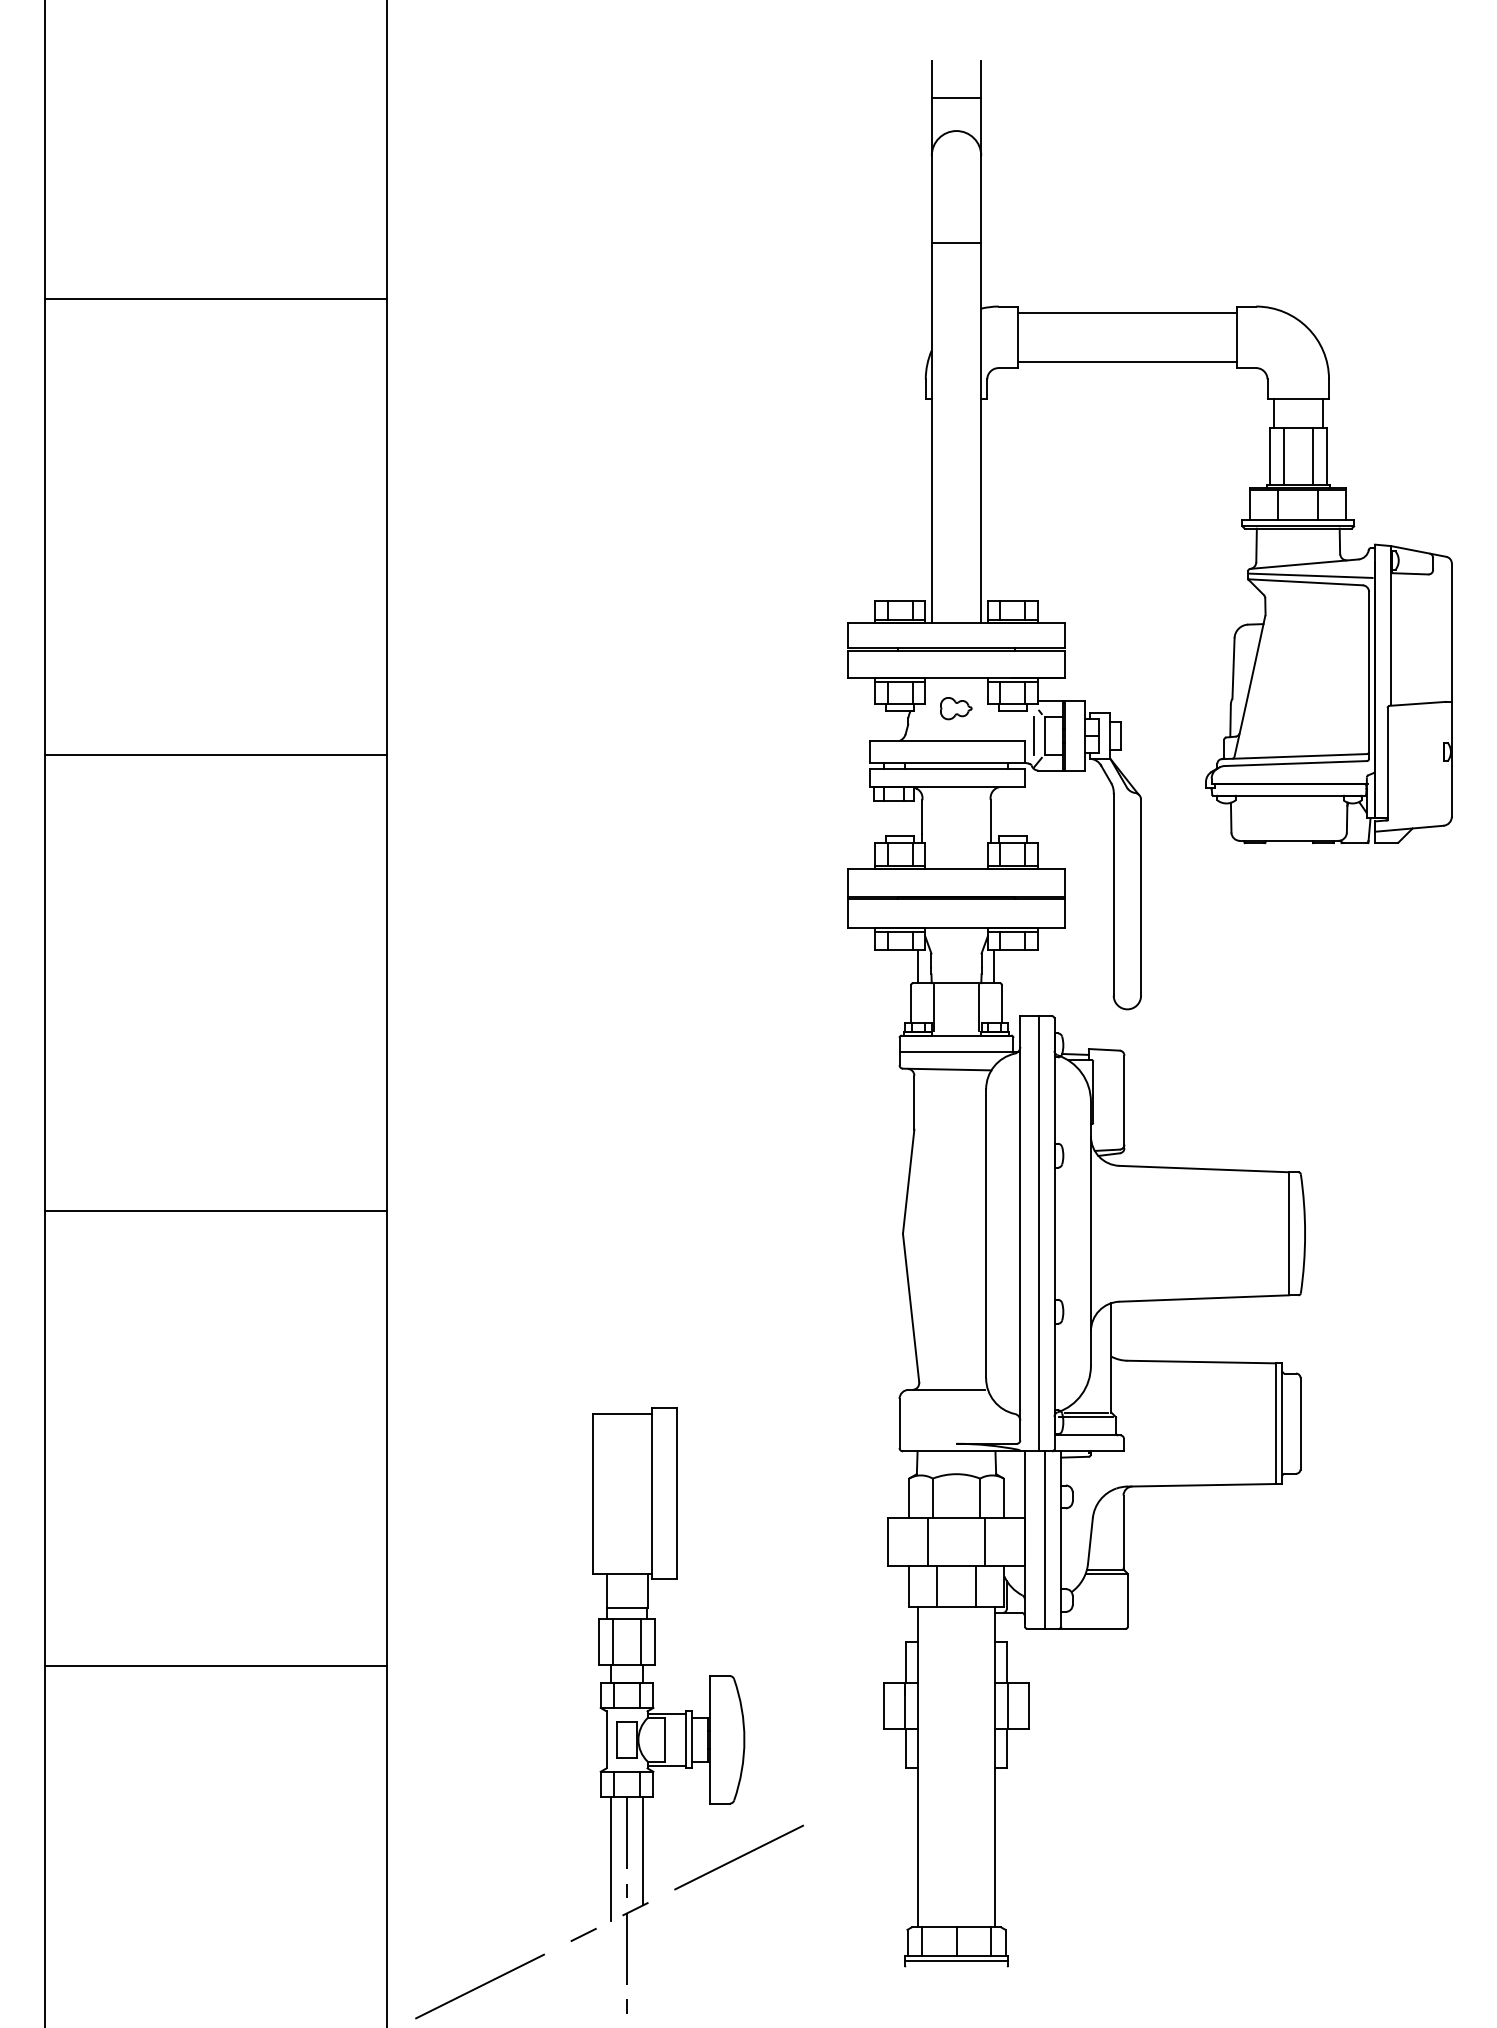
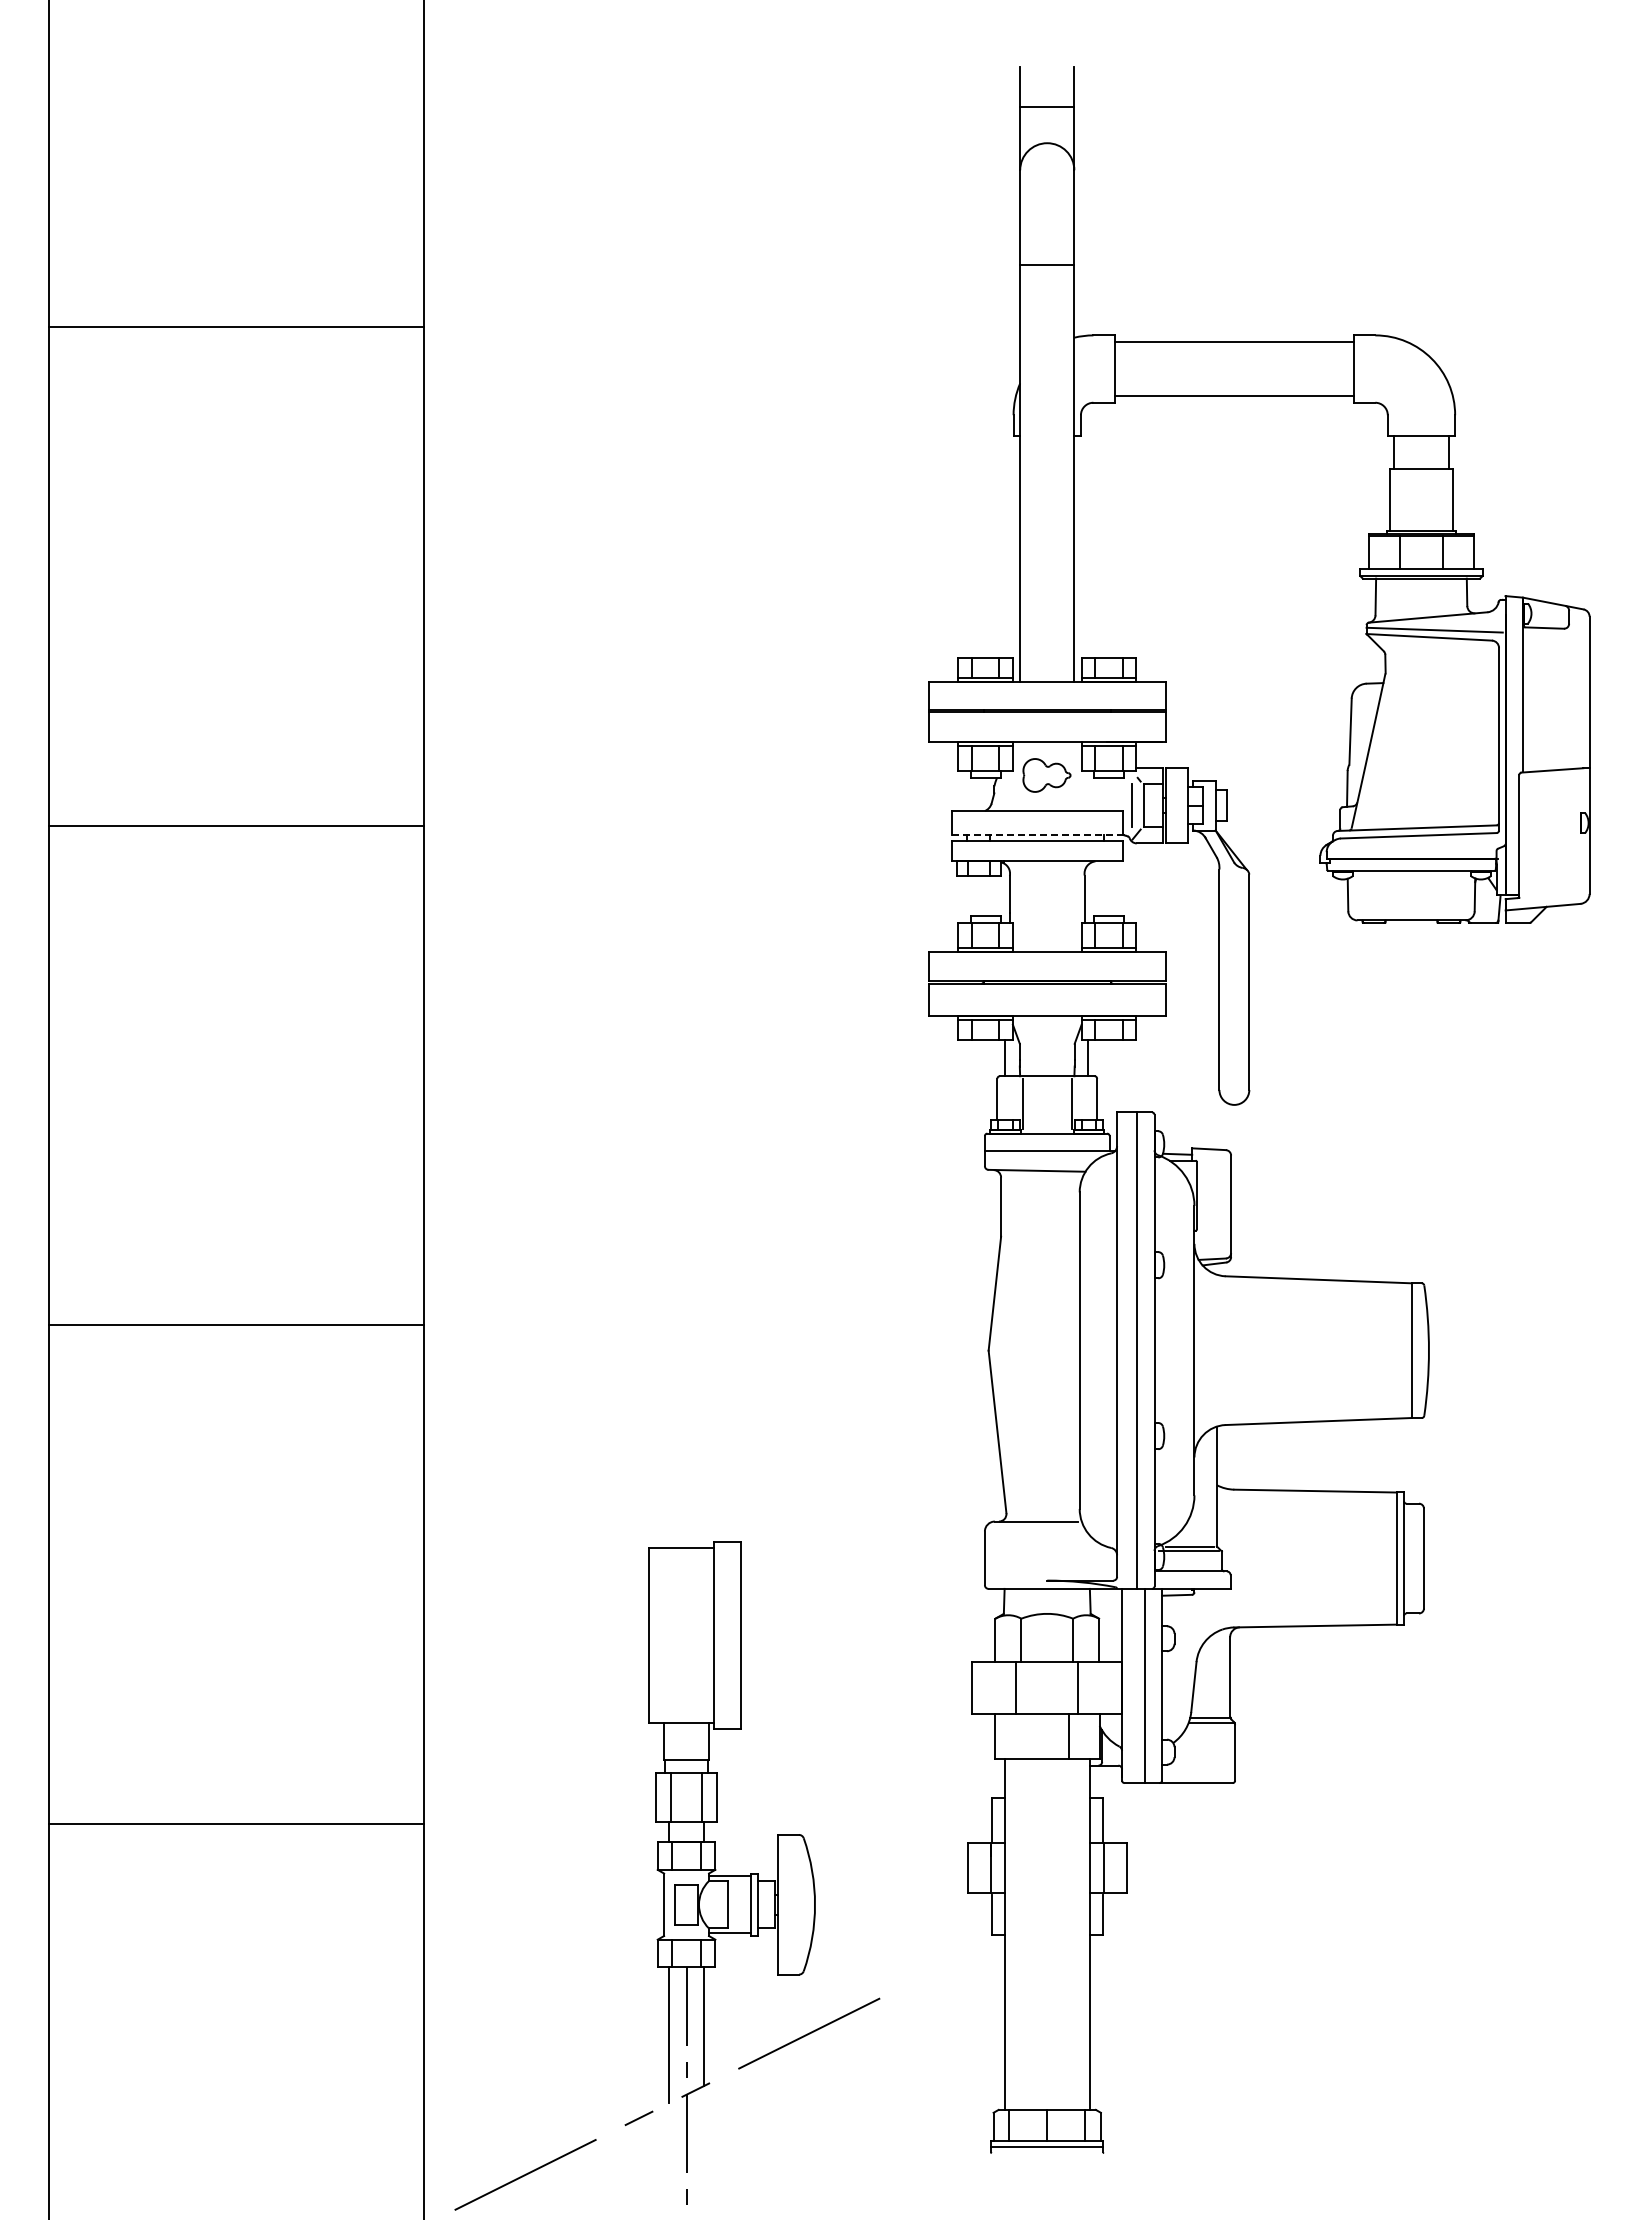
line: (1283, 456) -> (1405, 499), removed
line: (1312, 456) -> (1437, 499), removed
part: (955, 708) -> (1046, 775), size x1.4
line: (947, 763) -> (1037, 835), solid -> dashed
line: (936, 1586) -> (1025, 1736), removed

